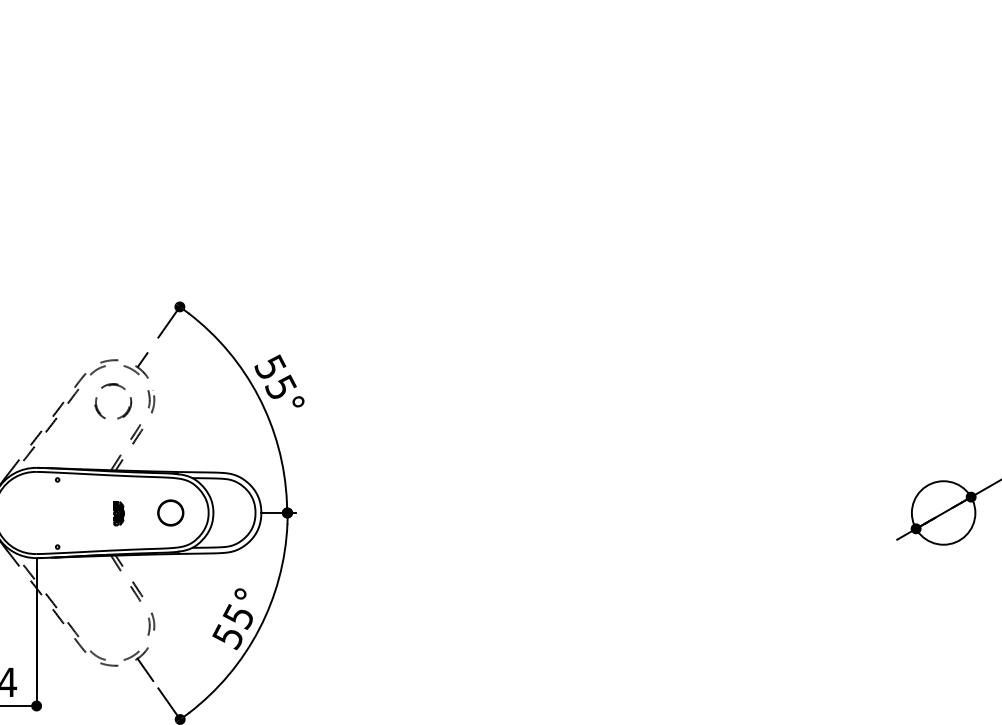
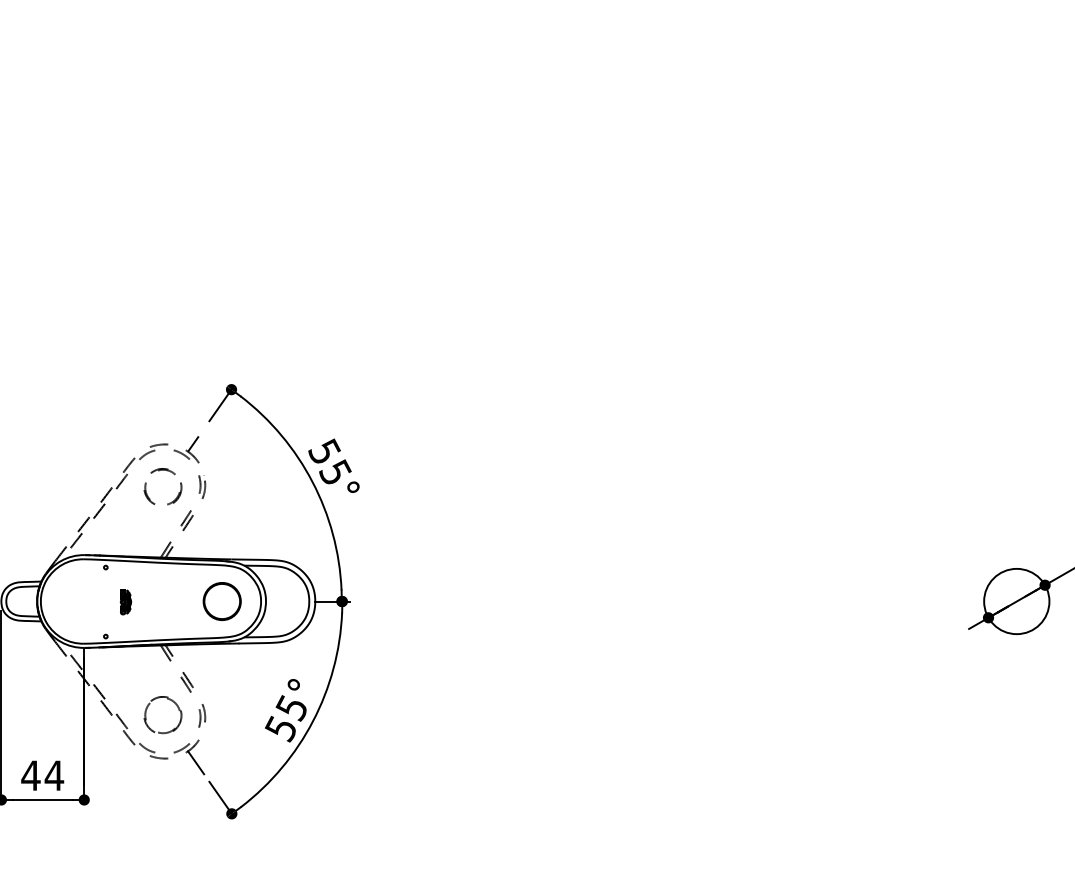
circle: (170, 512) -> (221, 601), size x1.43
part: (118, 513) -> (125, 602), moved
circle: (112, 623) -> (162, 715), added

